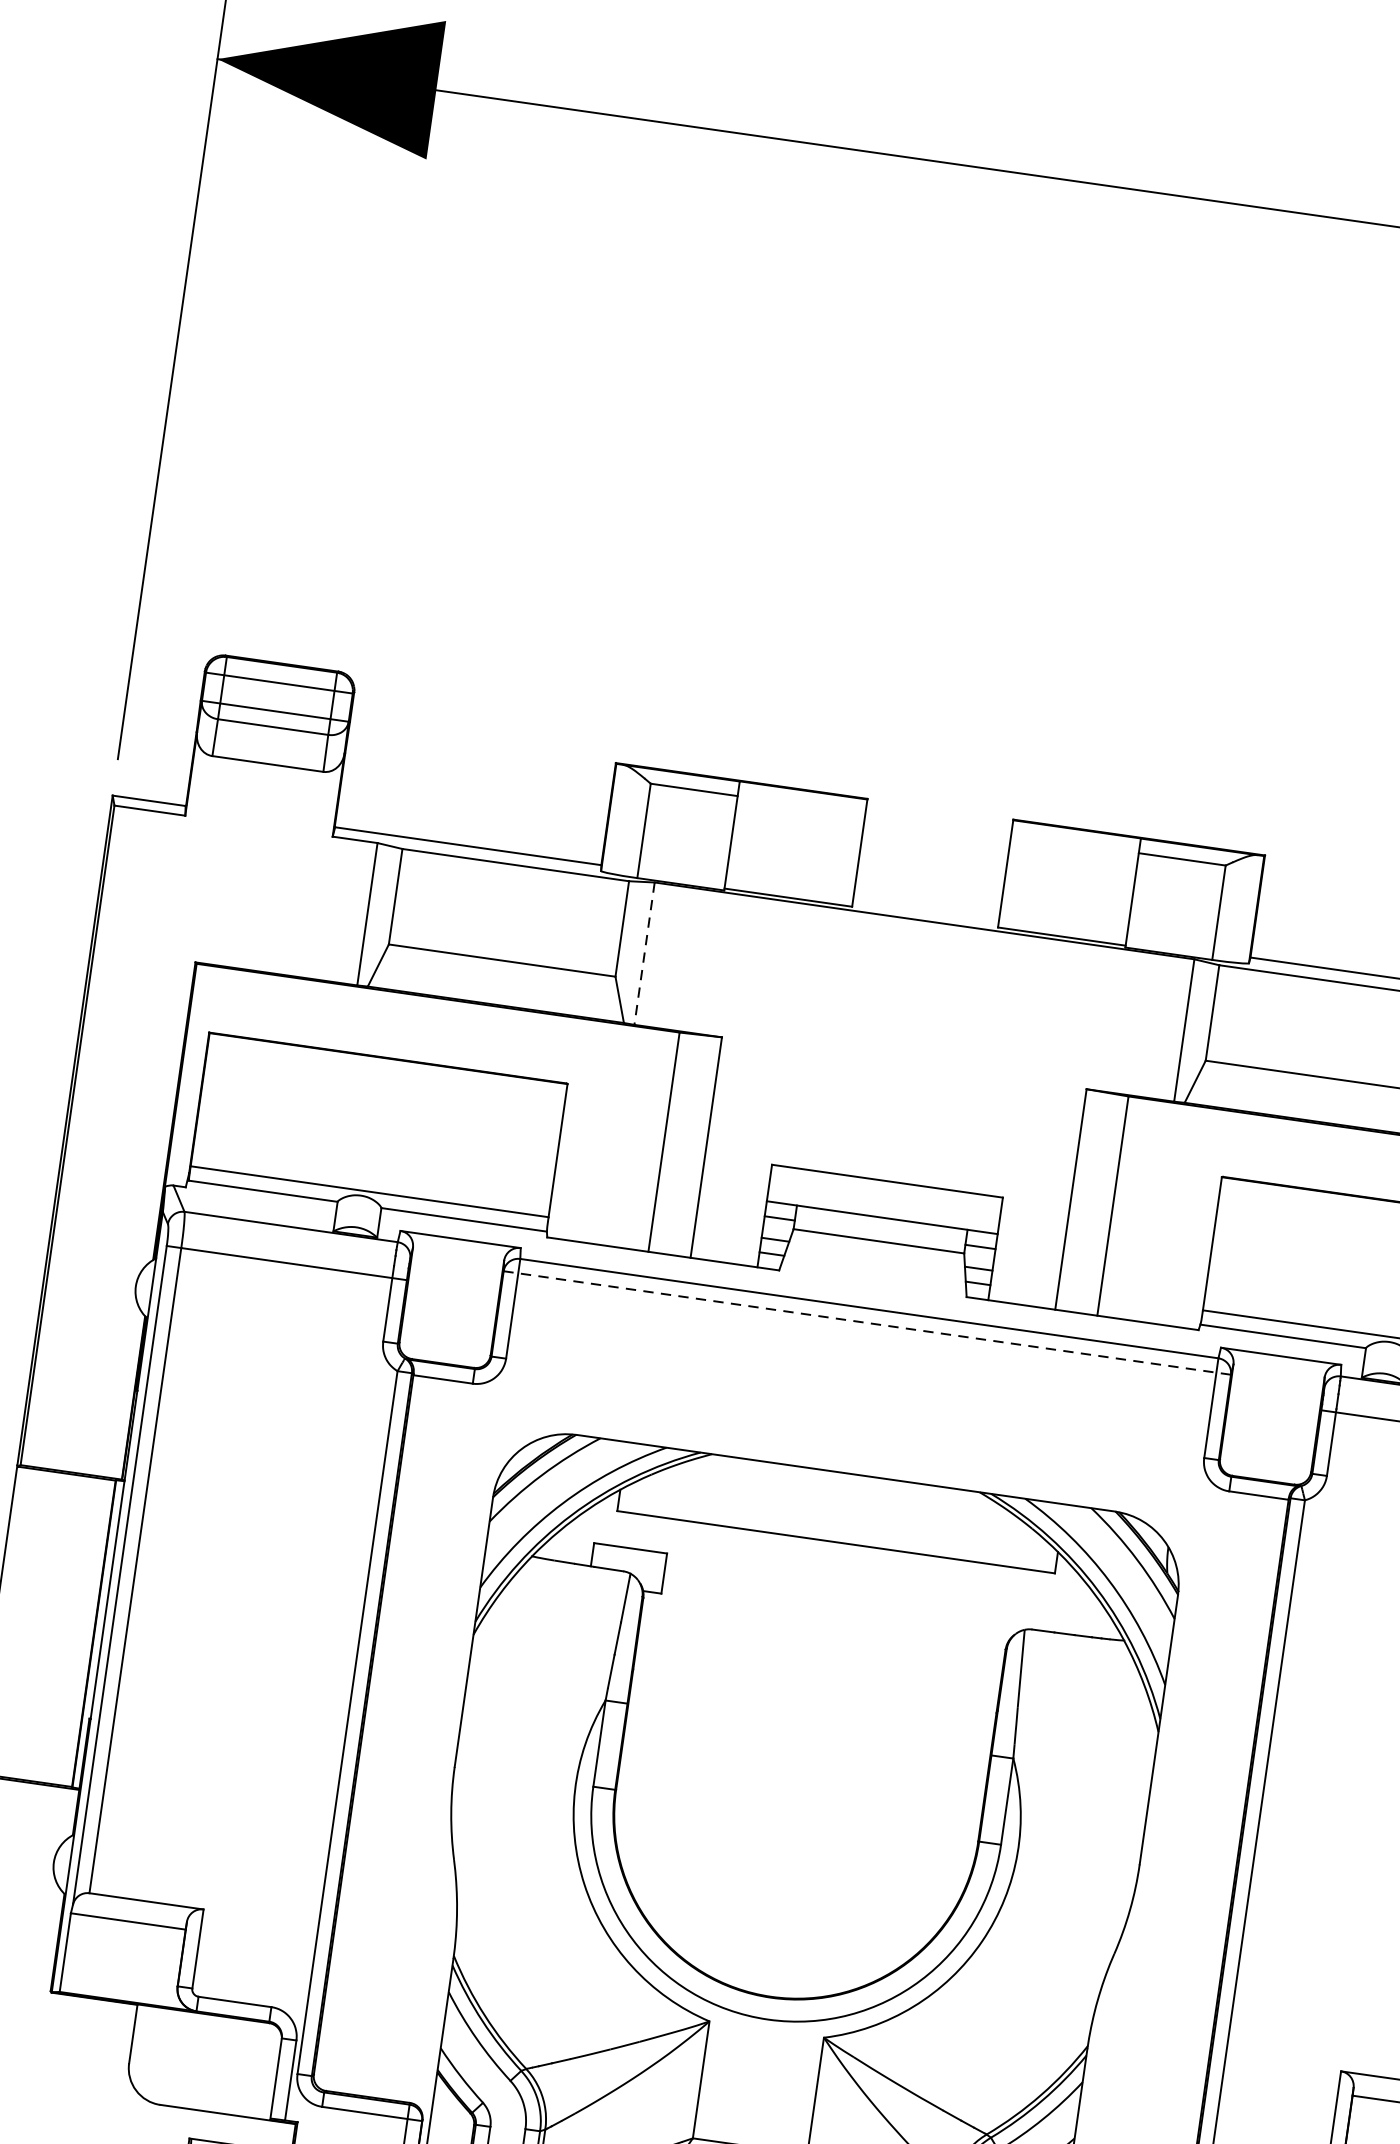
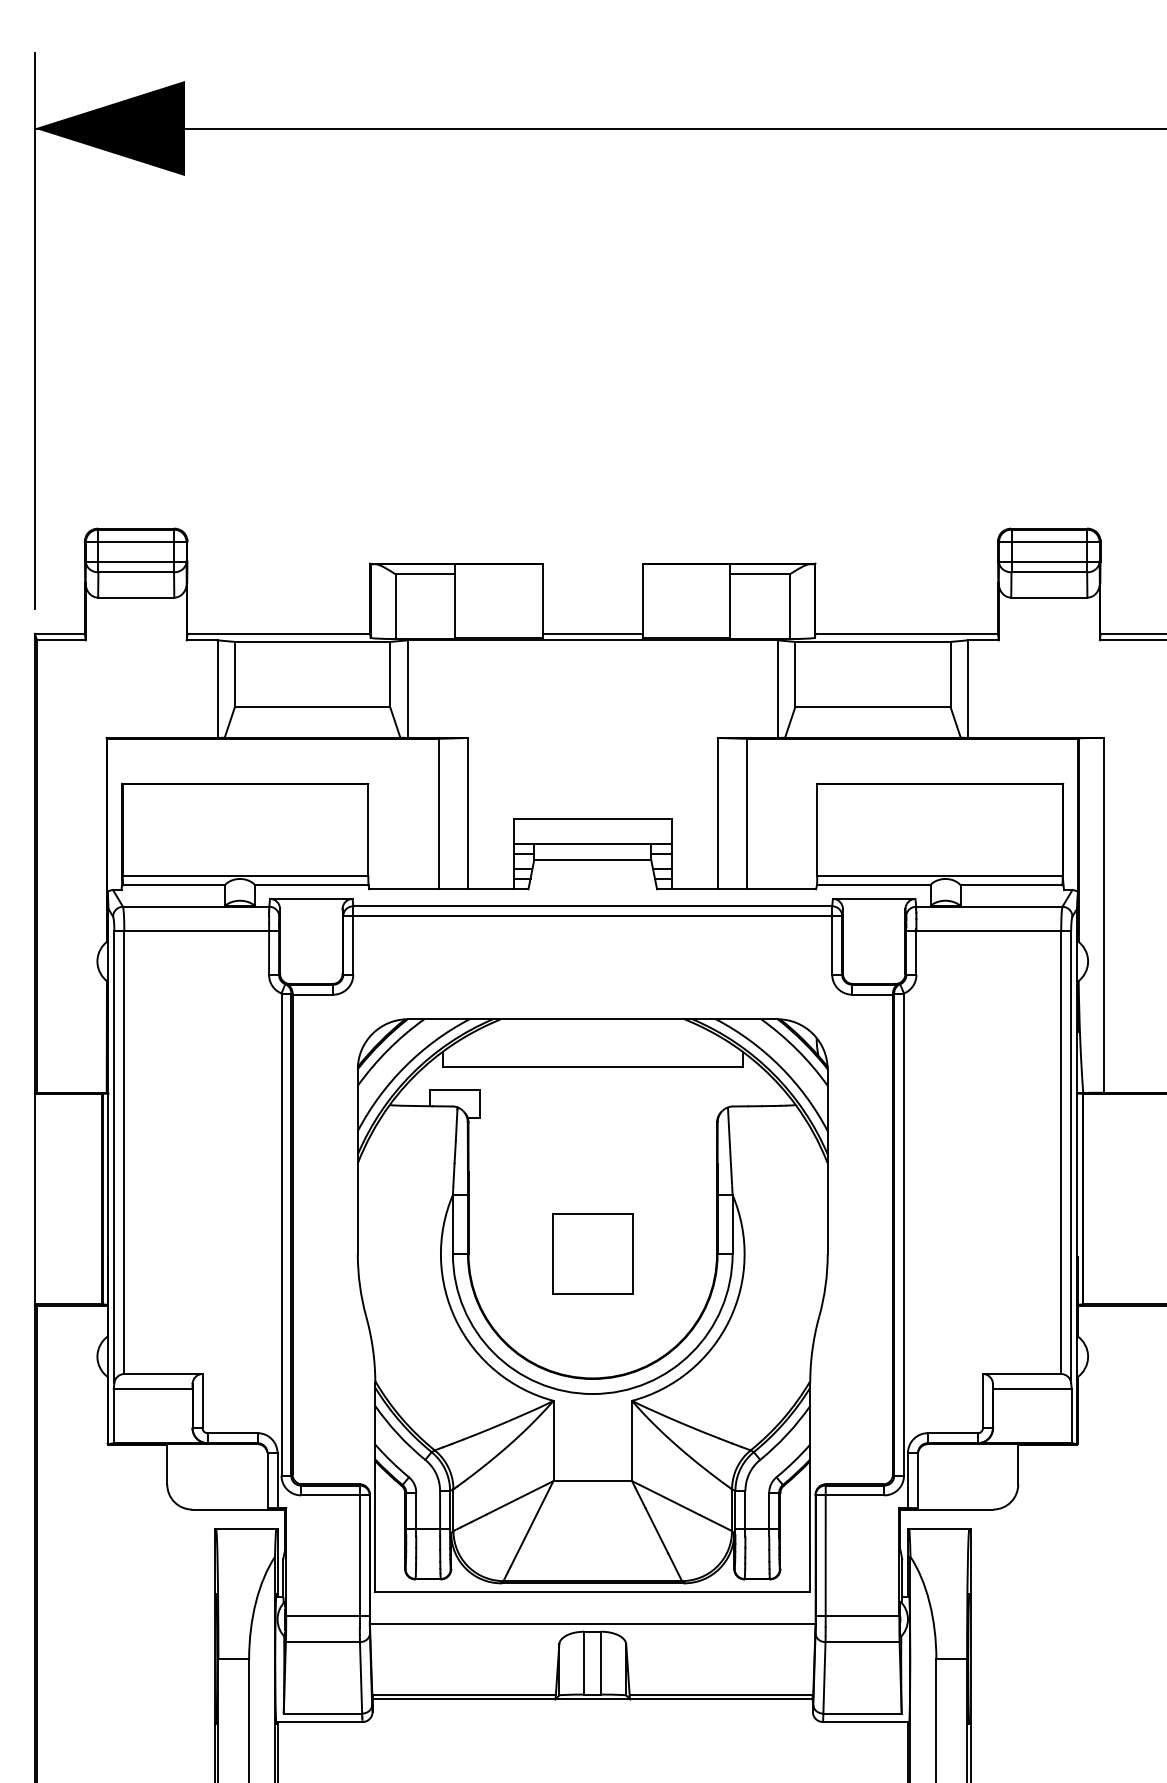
line: (925, 910) -> (592, 633), added
line: (644, 954) -> (407, 689), dashed -> solid
line: (866, 1323) -> (592, 916), dashed -> solid
part: (796, 1814) -> (592, 1253), added

